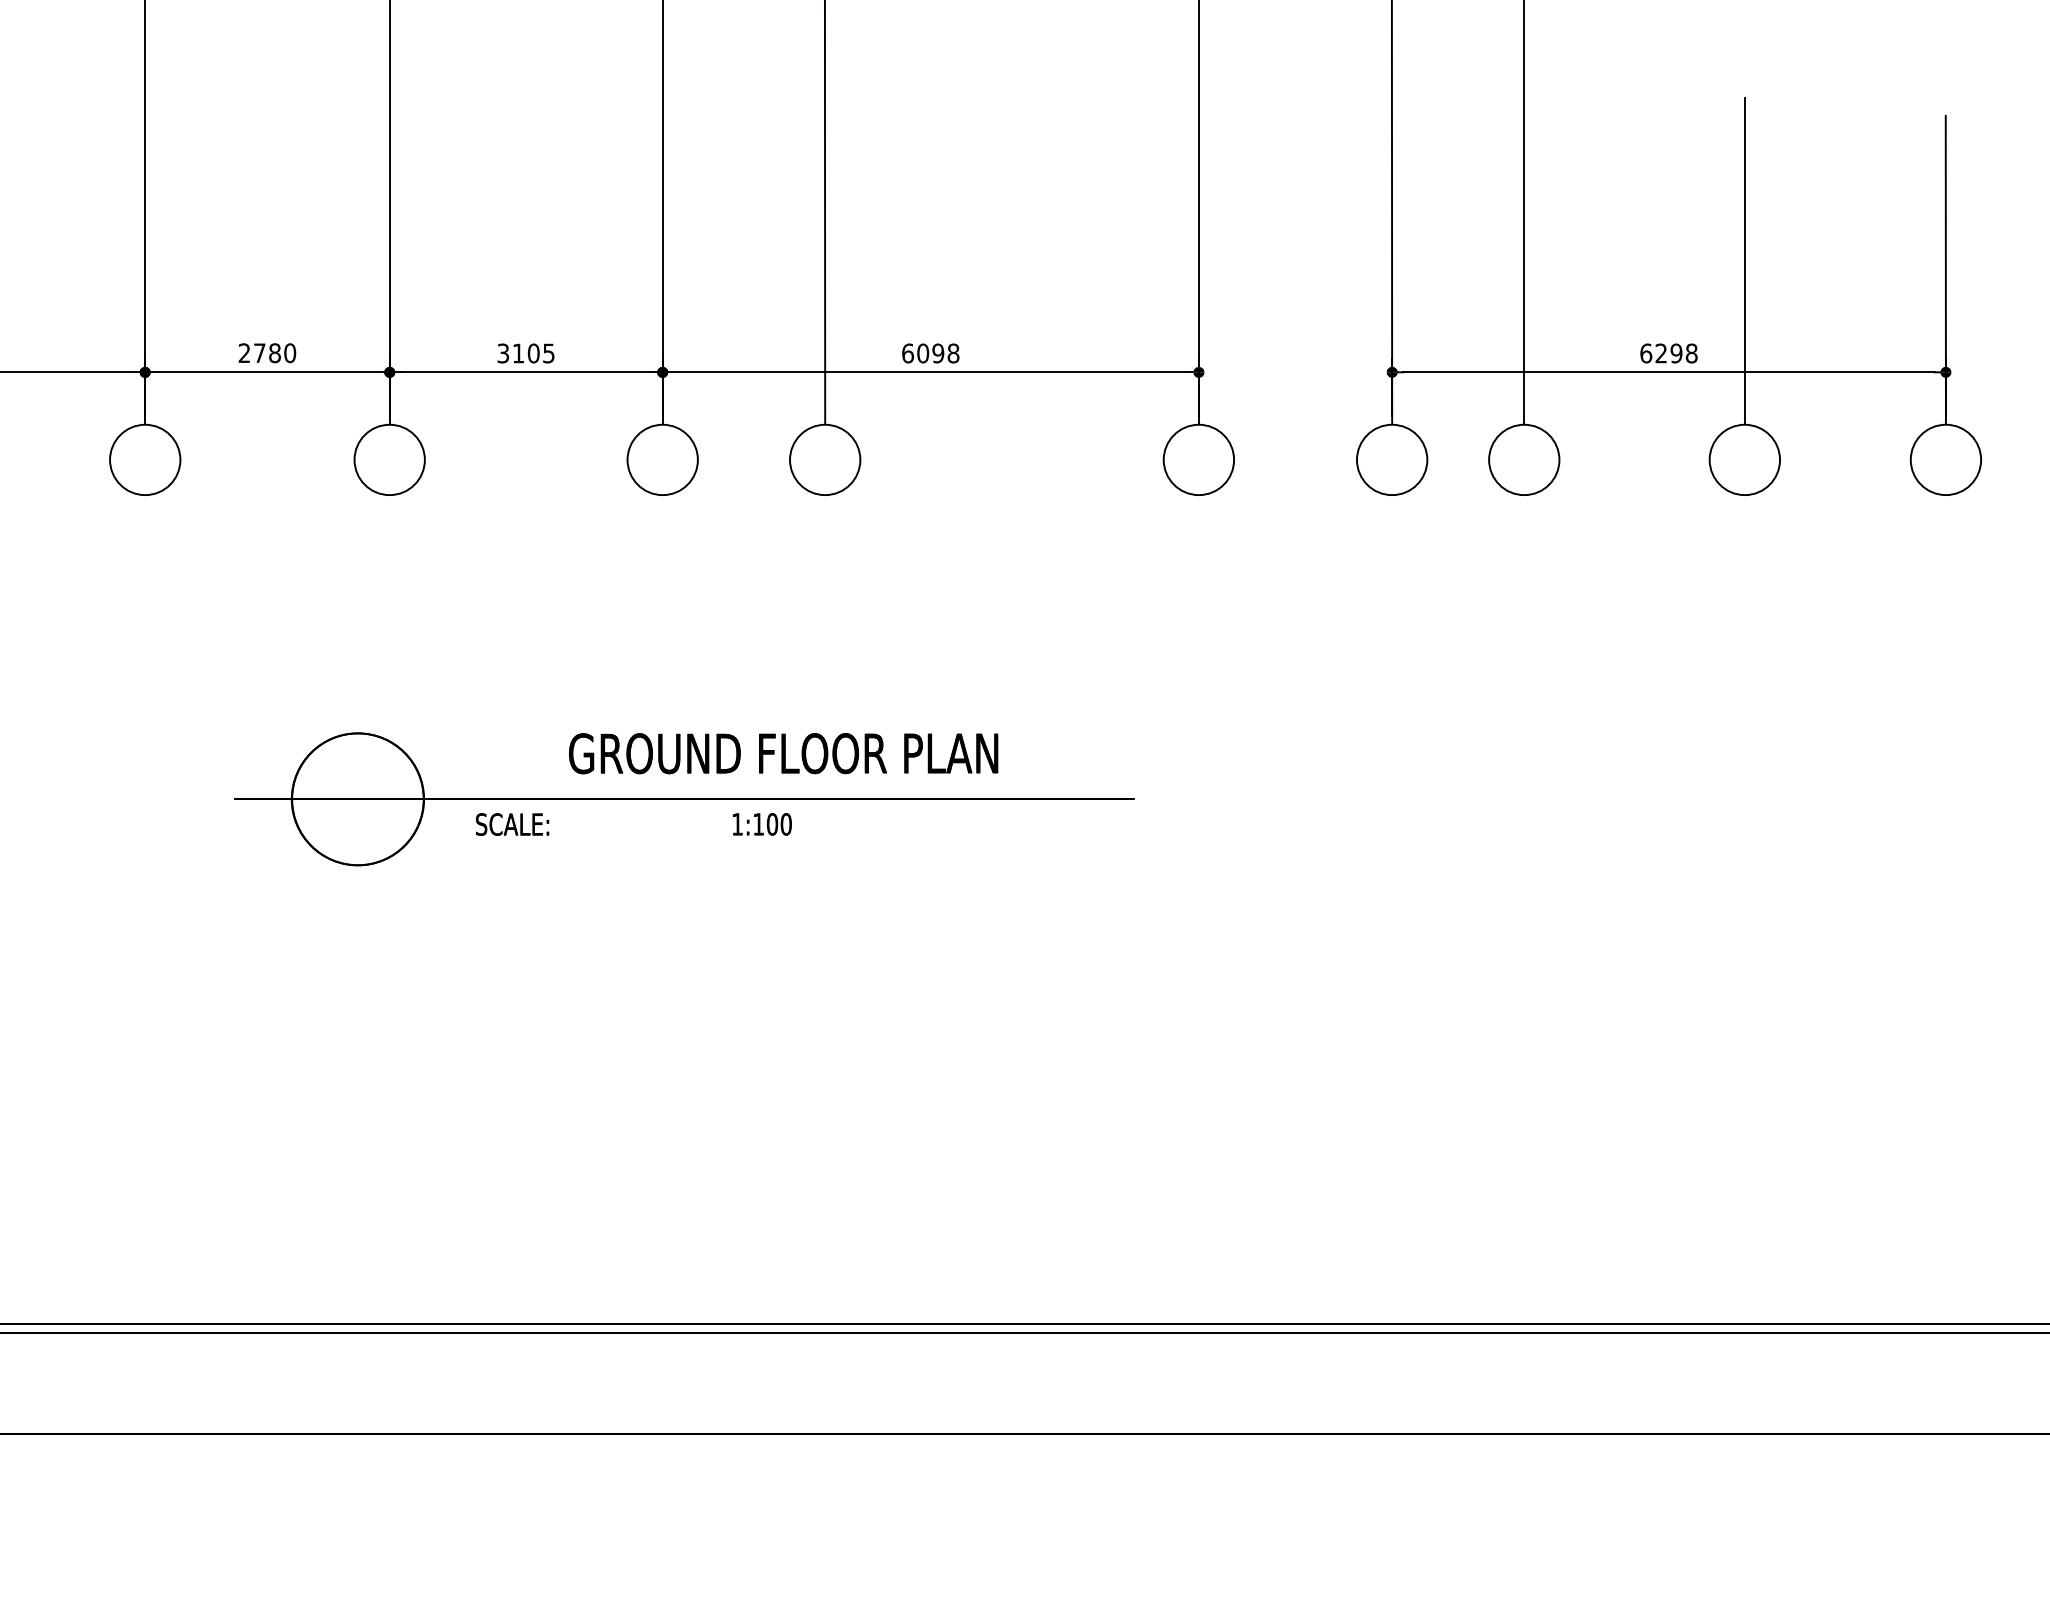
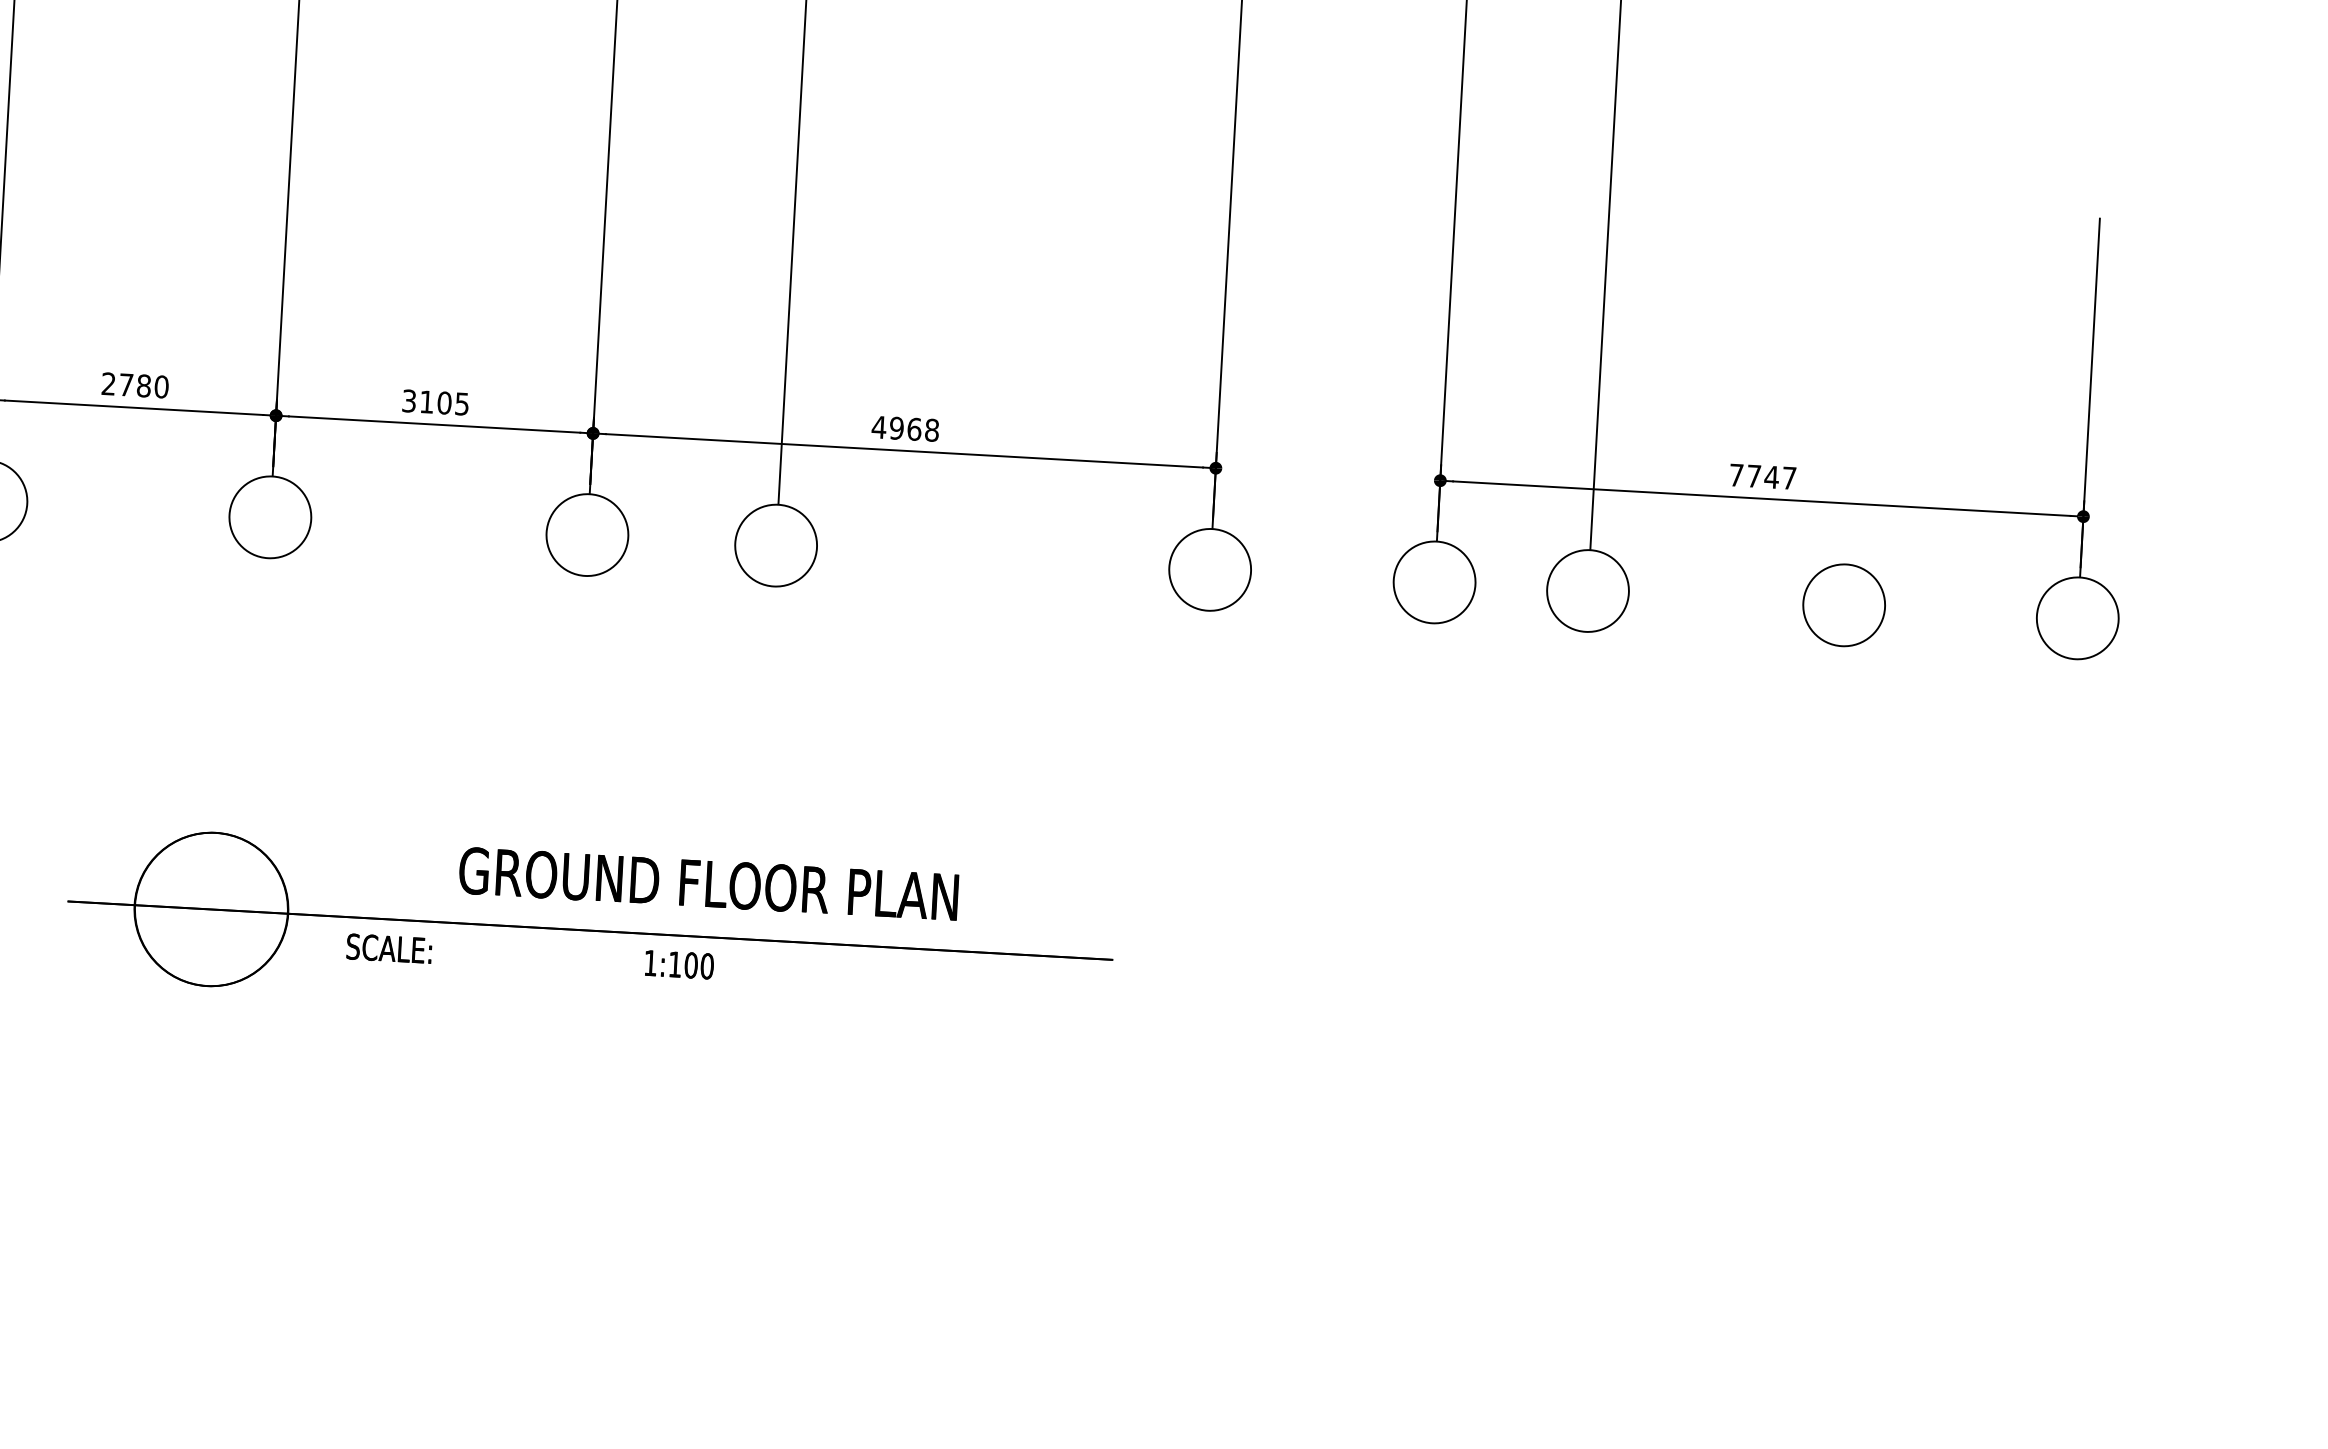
line: (1744, 260) -> (1856, 373), removed
text: (922, 353) -> (896, 428), 6098 -> 4968
text: (1668, 353) -> (1762, 476), 6298 -> 7747

